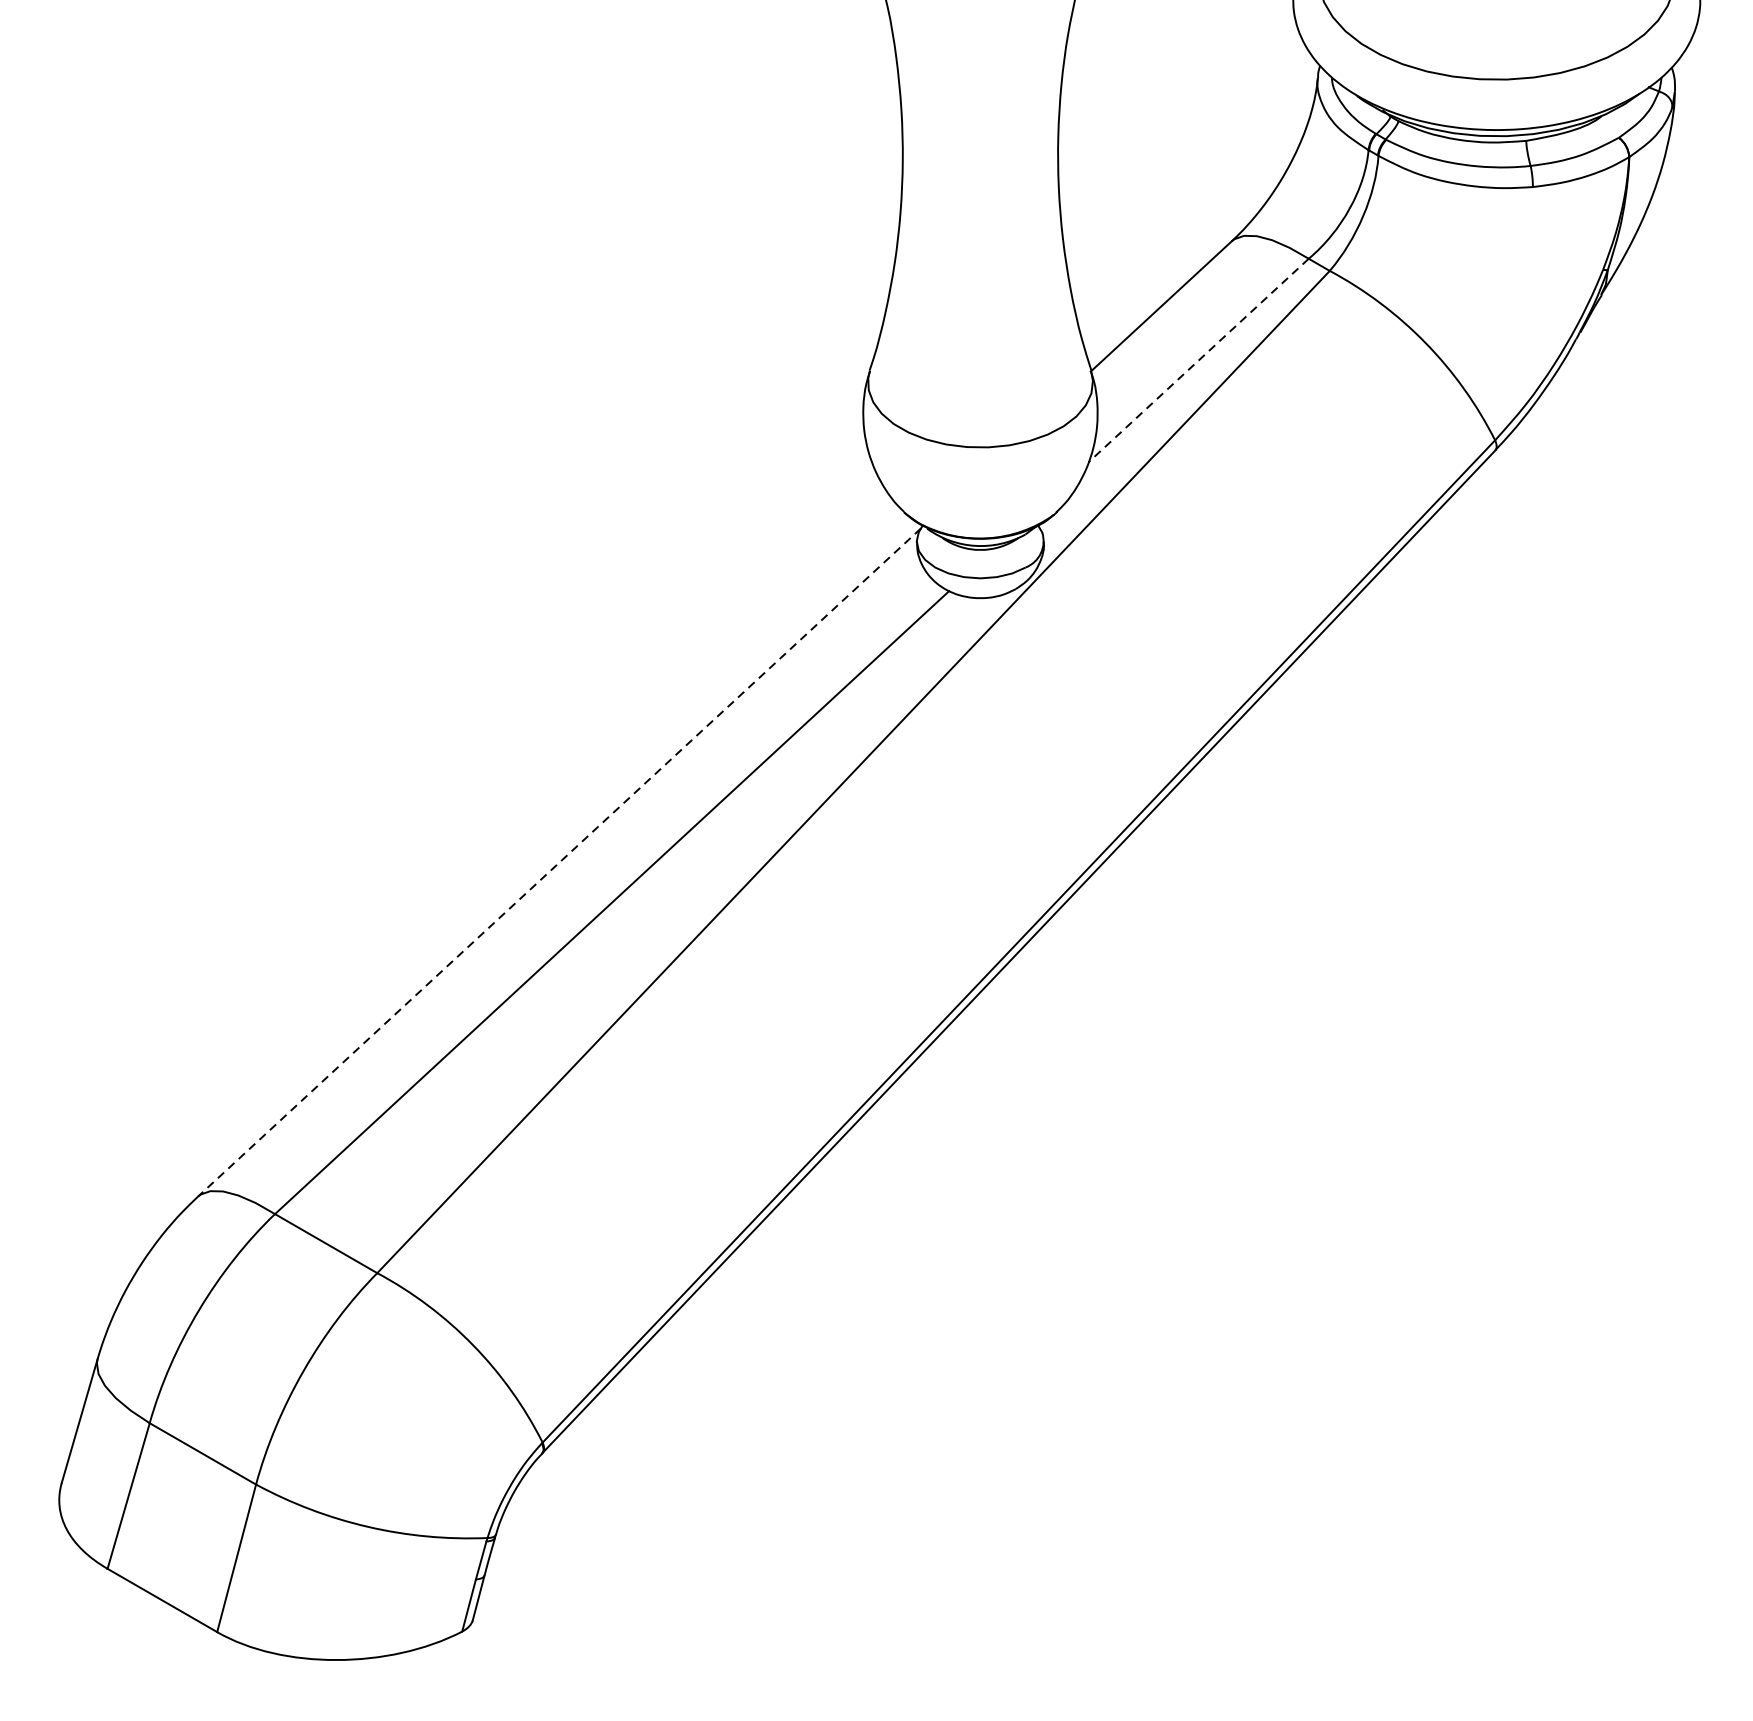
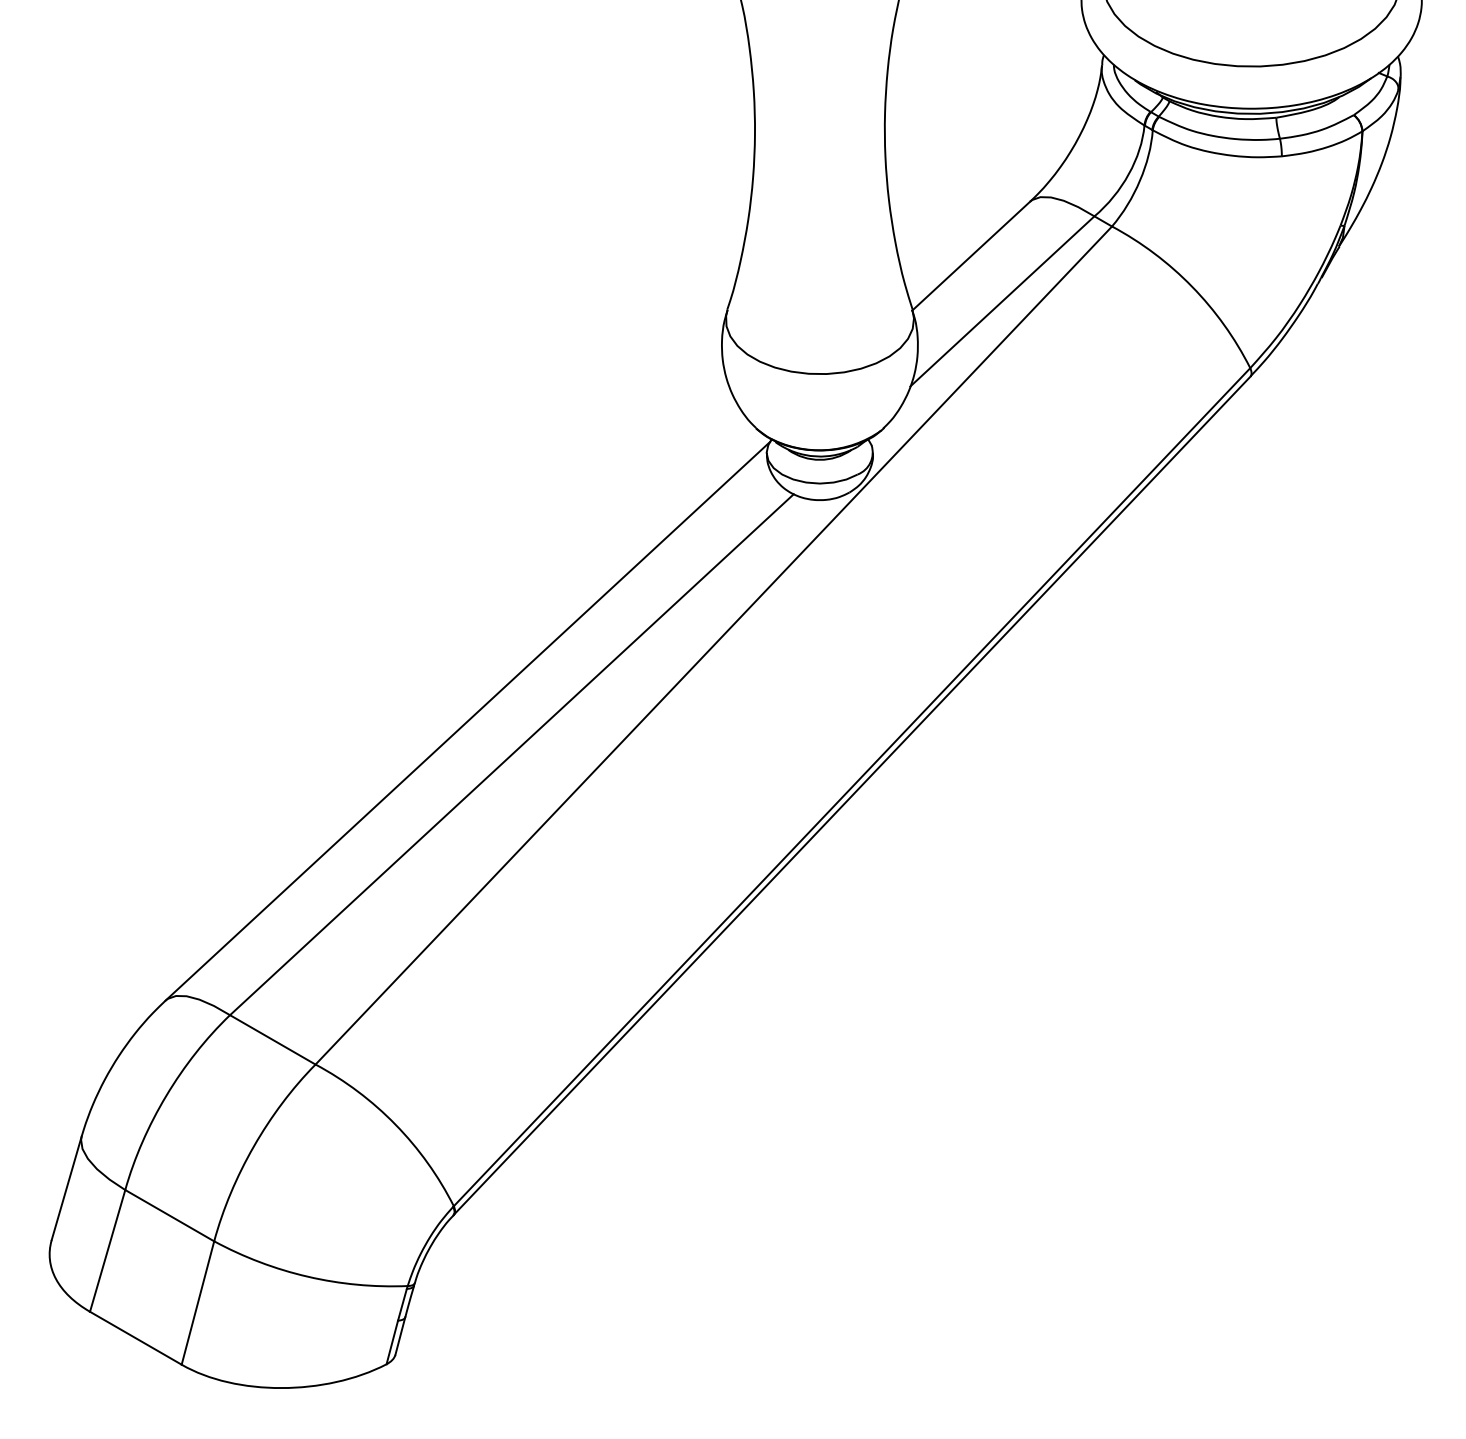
line: (1198, 360) -> (1002, 301), dashed -> solid
line: (558, 862) -> (467, 721), dashed -> solid

